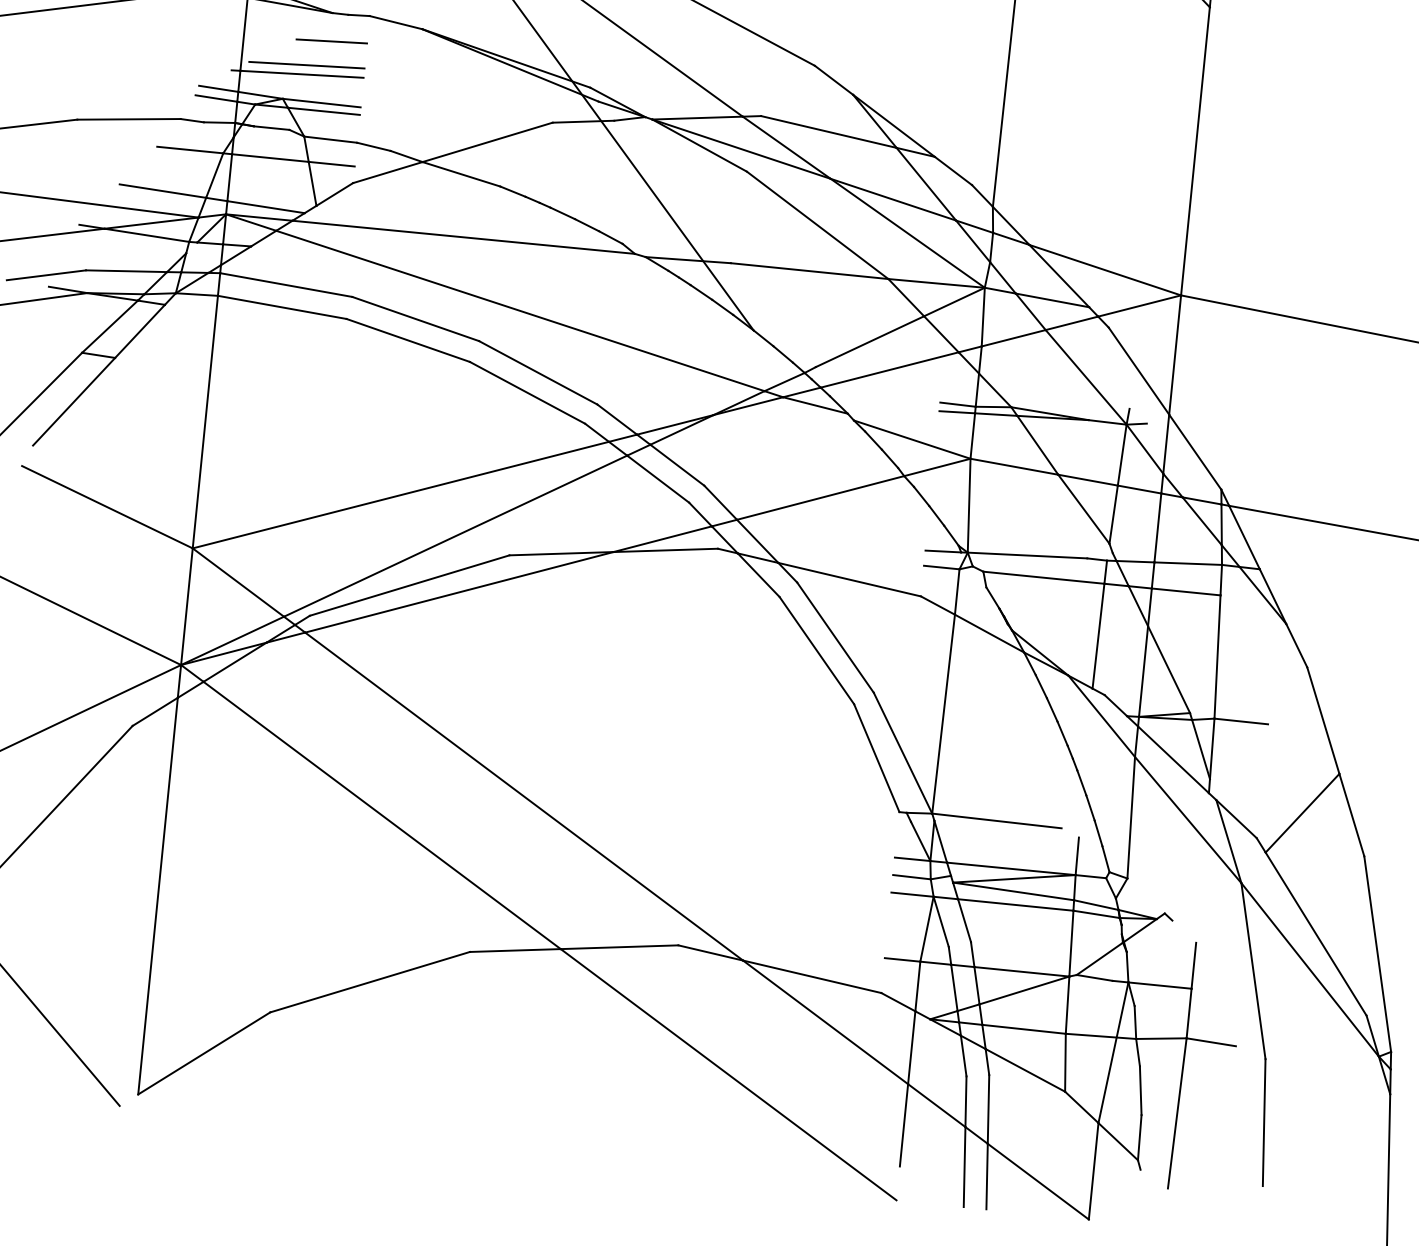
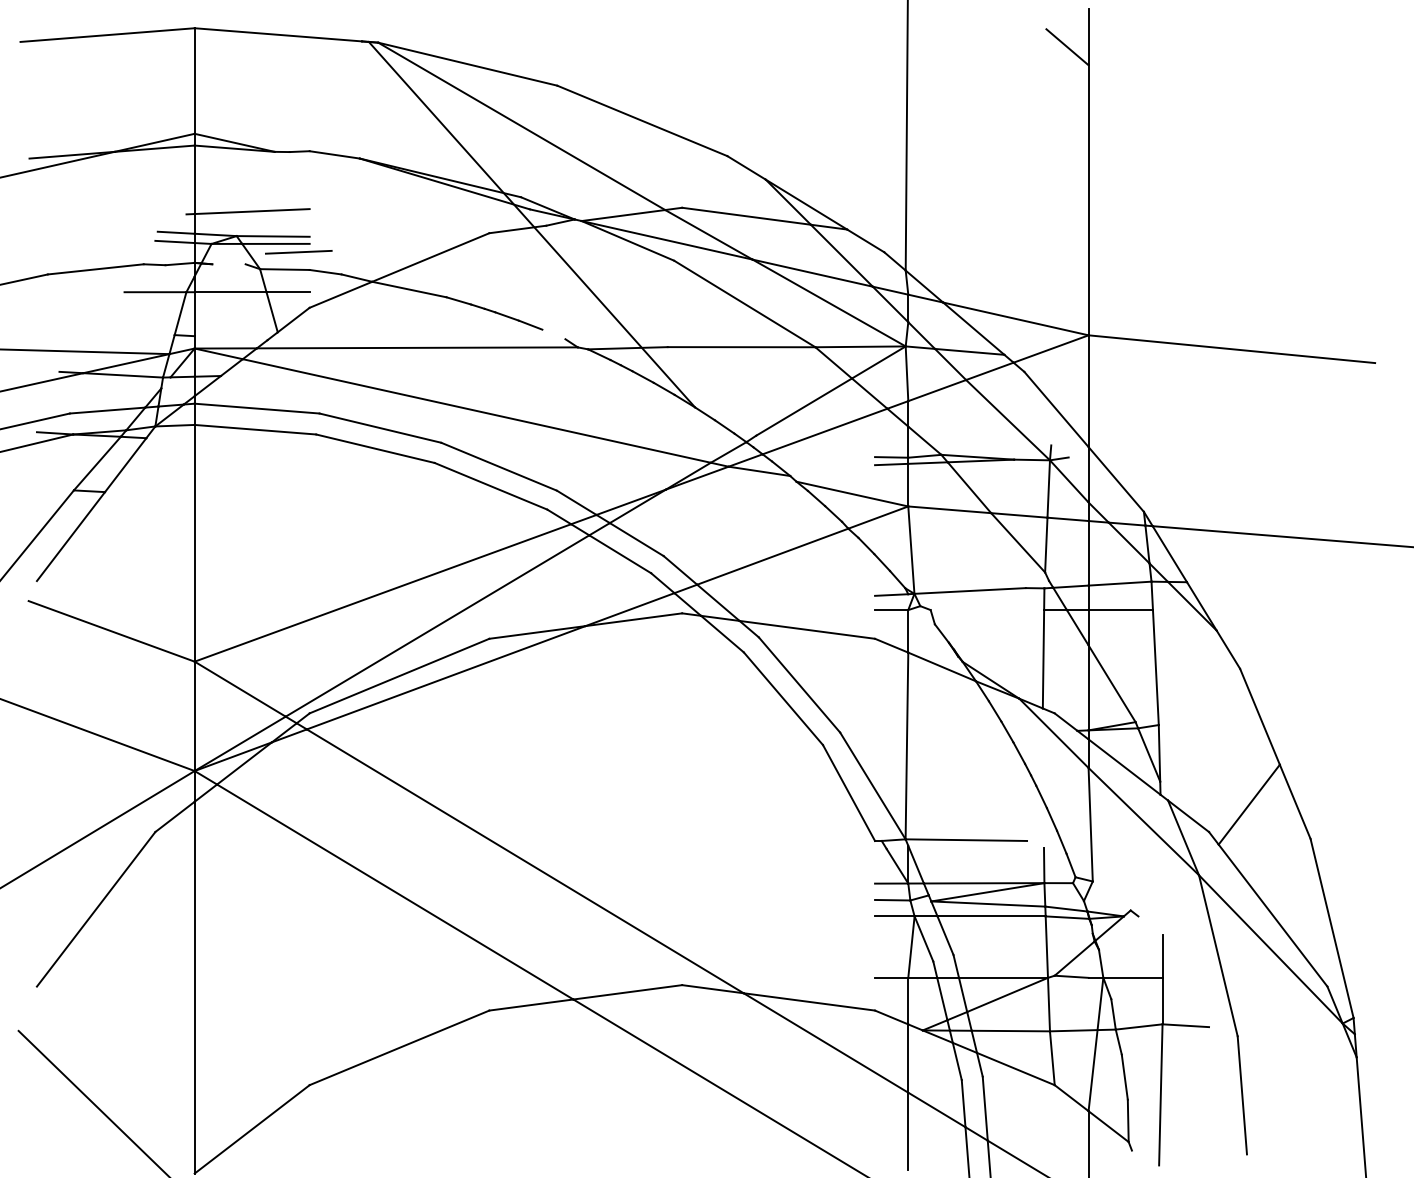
line: (331, 41) -> (298, 252), moved
line: (306, 65) -> (255, 202), removed
line: (271, 128) -> (228, 264), removed
line: (162, 190) -> (133, 332), removed
line: (265, 207) -> (230, 338), removed
line: (610, 237) -> (553, 334), removed
line: (1043, 578) -> (987, 610), removed
line: (1240, 721) -> (1183, 725), removed

